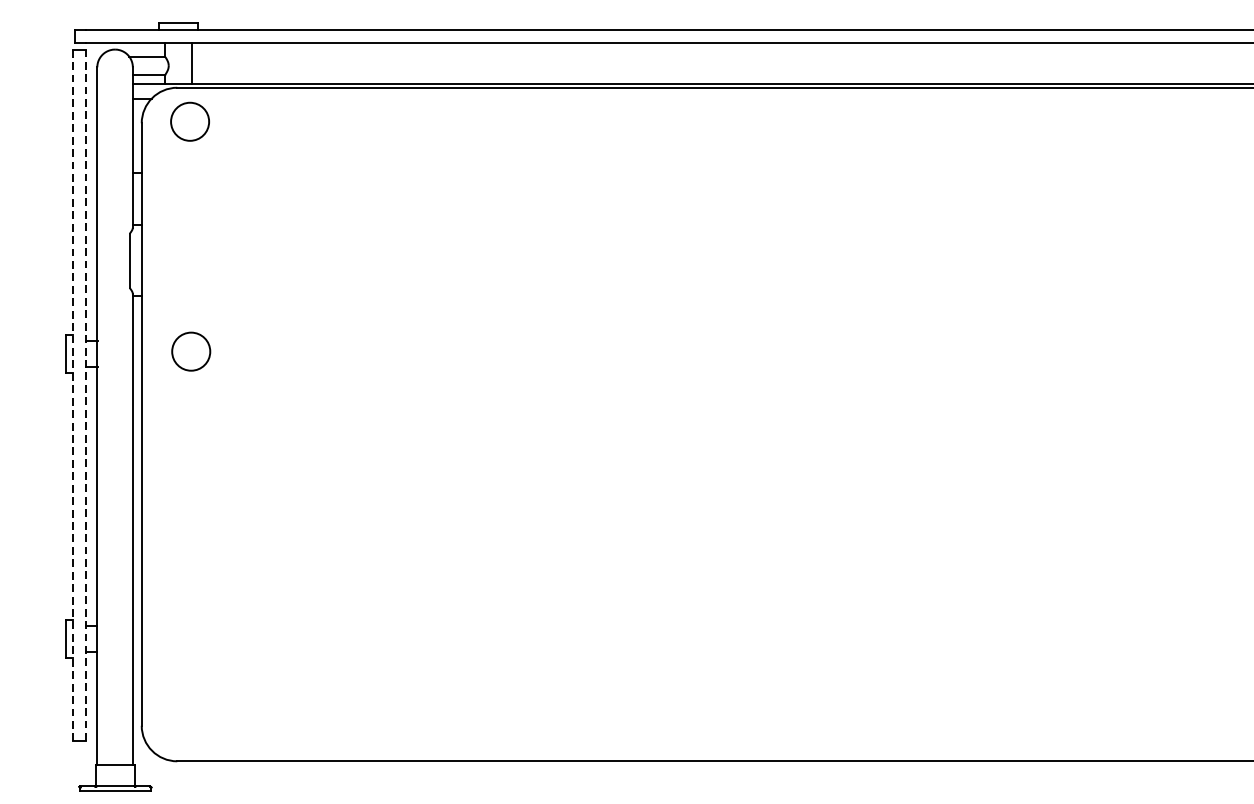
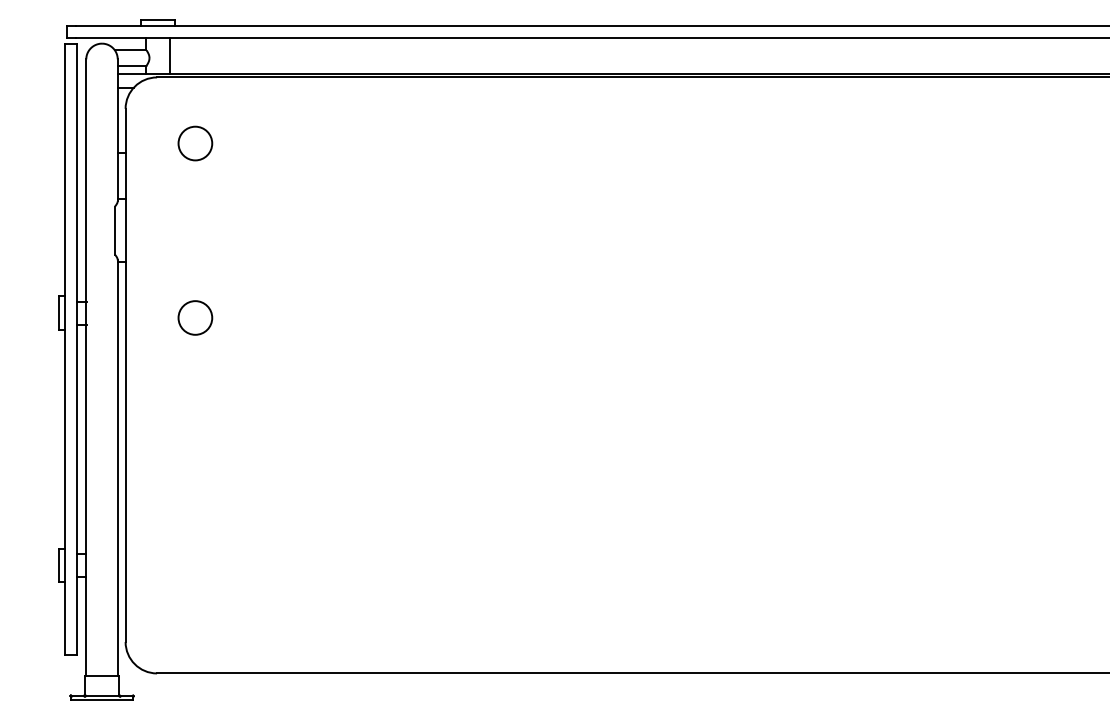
circle: (190, 121) -> (195, 143), moved
circle: (191, 351) -> (195, 317), moved
line: (72, 395) -> (64, 349), dashed -> solid
line: (86, 395) -> (76, 349), dashed -> solid

